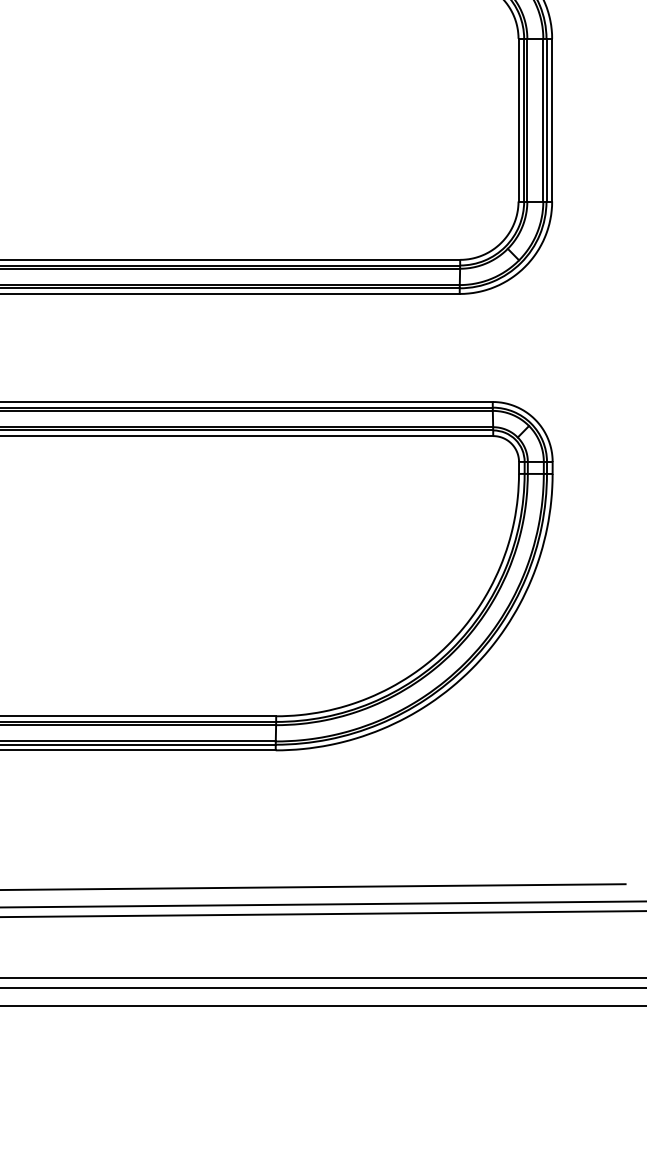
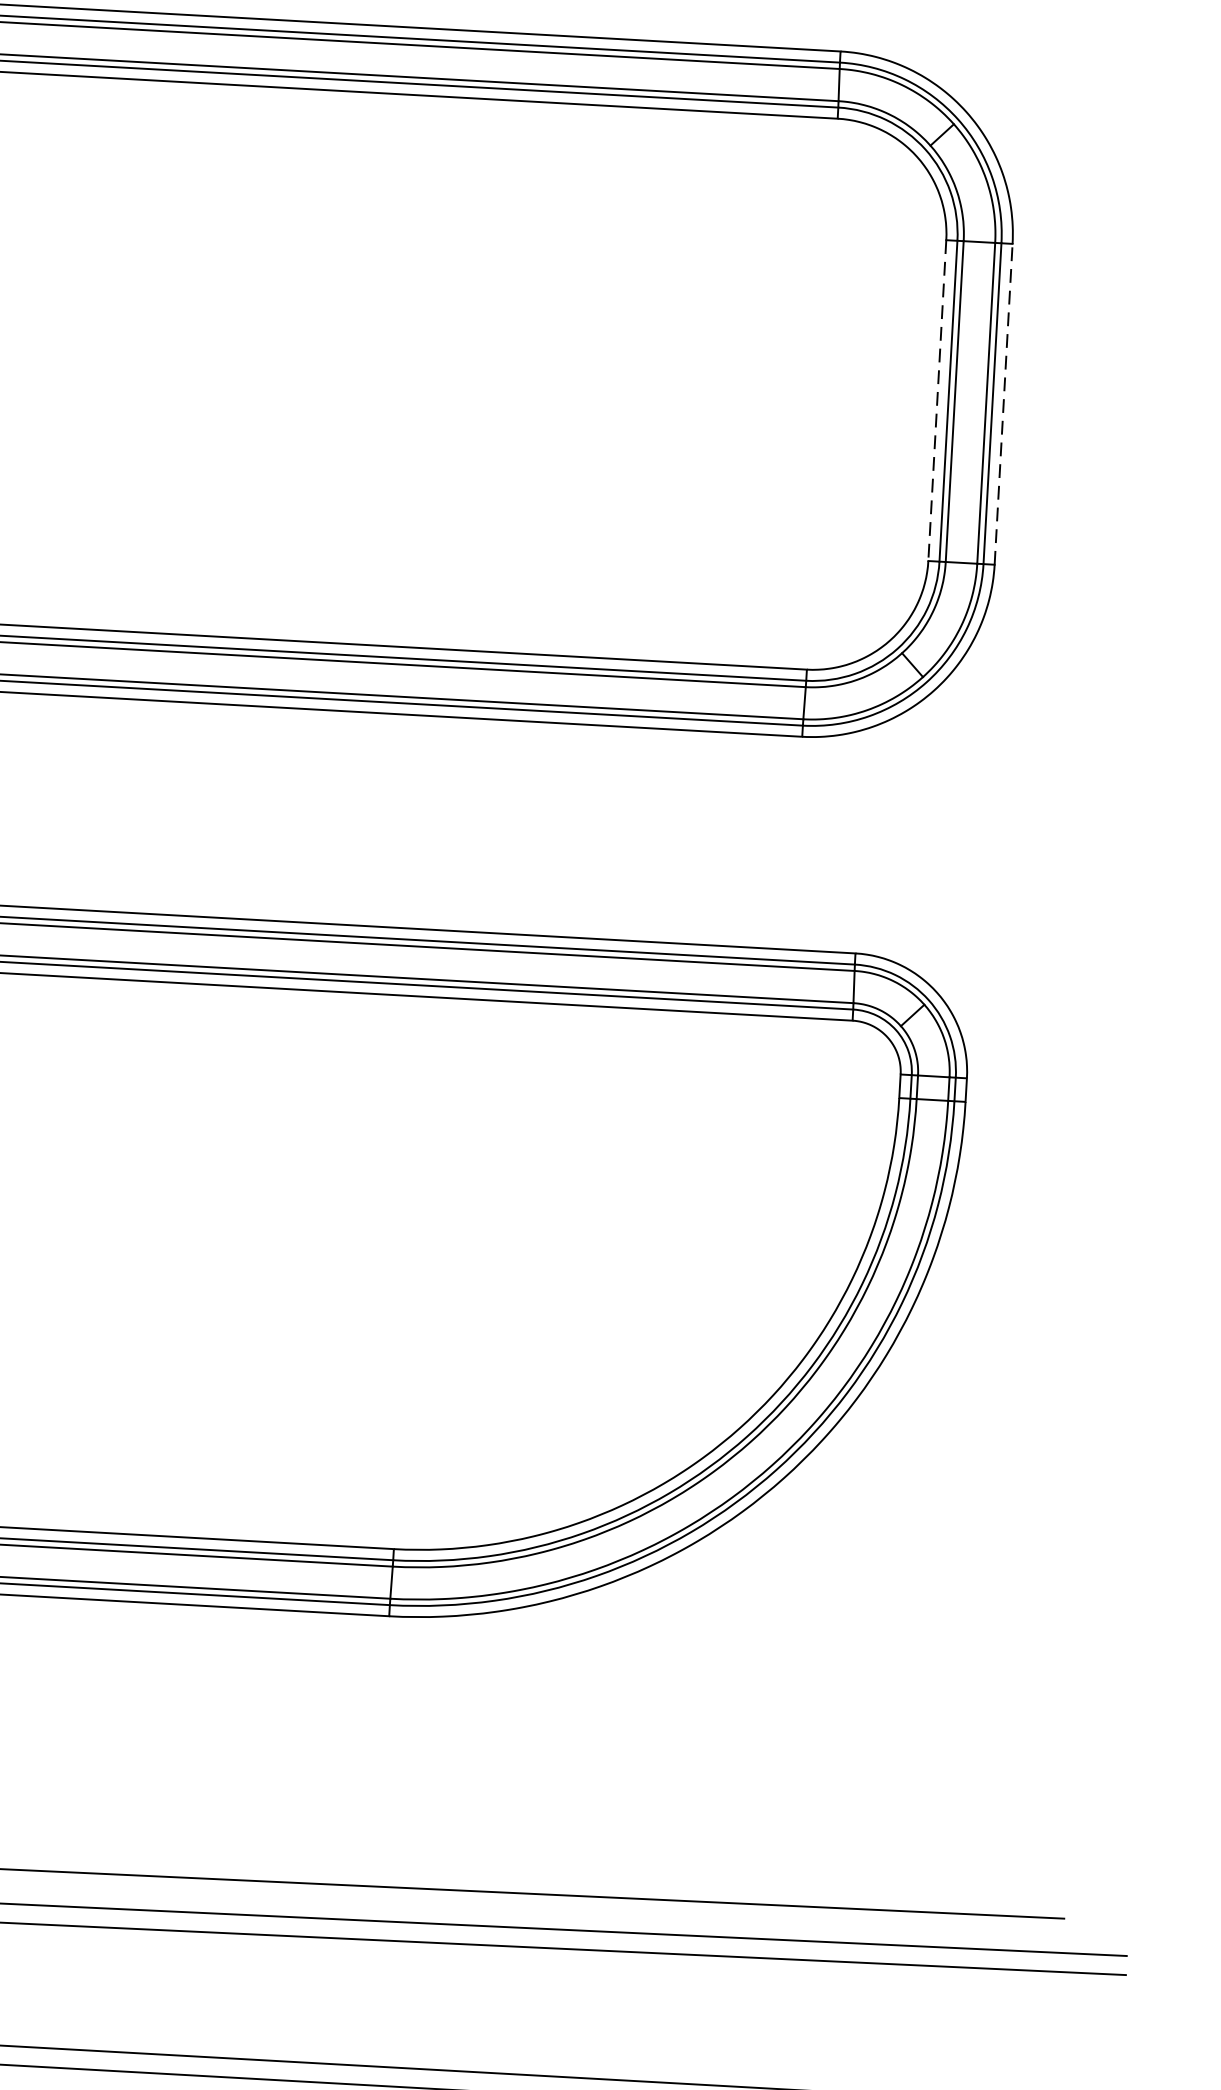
line: (552, 119) -> (1004, 403), solid -> dashed
line: (518, 120) -> (937, 401), solid -> dashed

